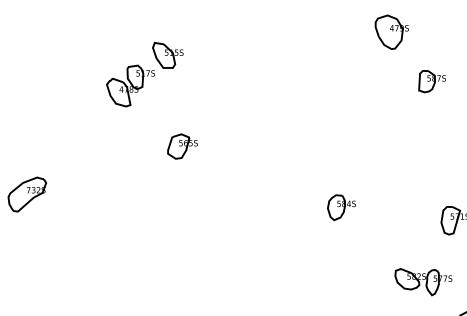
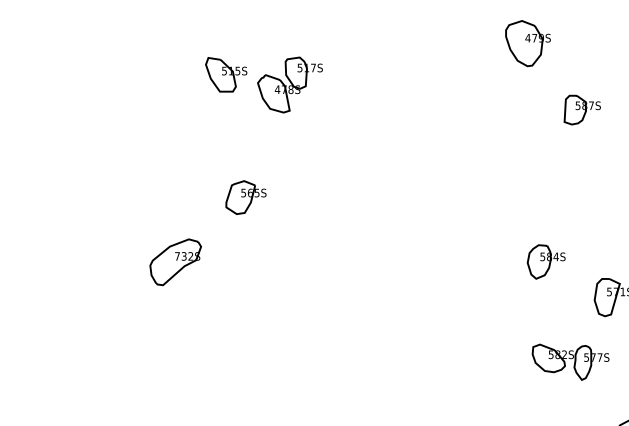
part: (130, 85) -> (289, 84), moved
part: (27, 193) -> (175, 261), moved
part: (341, 207) -> (545, 261), moved
part: (423, 281) -> (570, 361), moved

